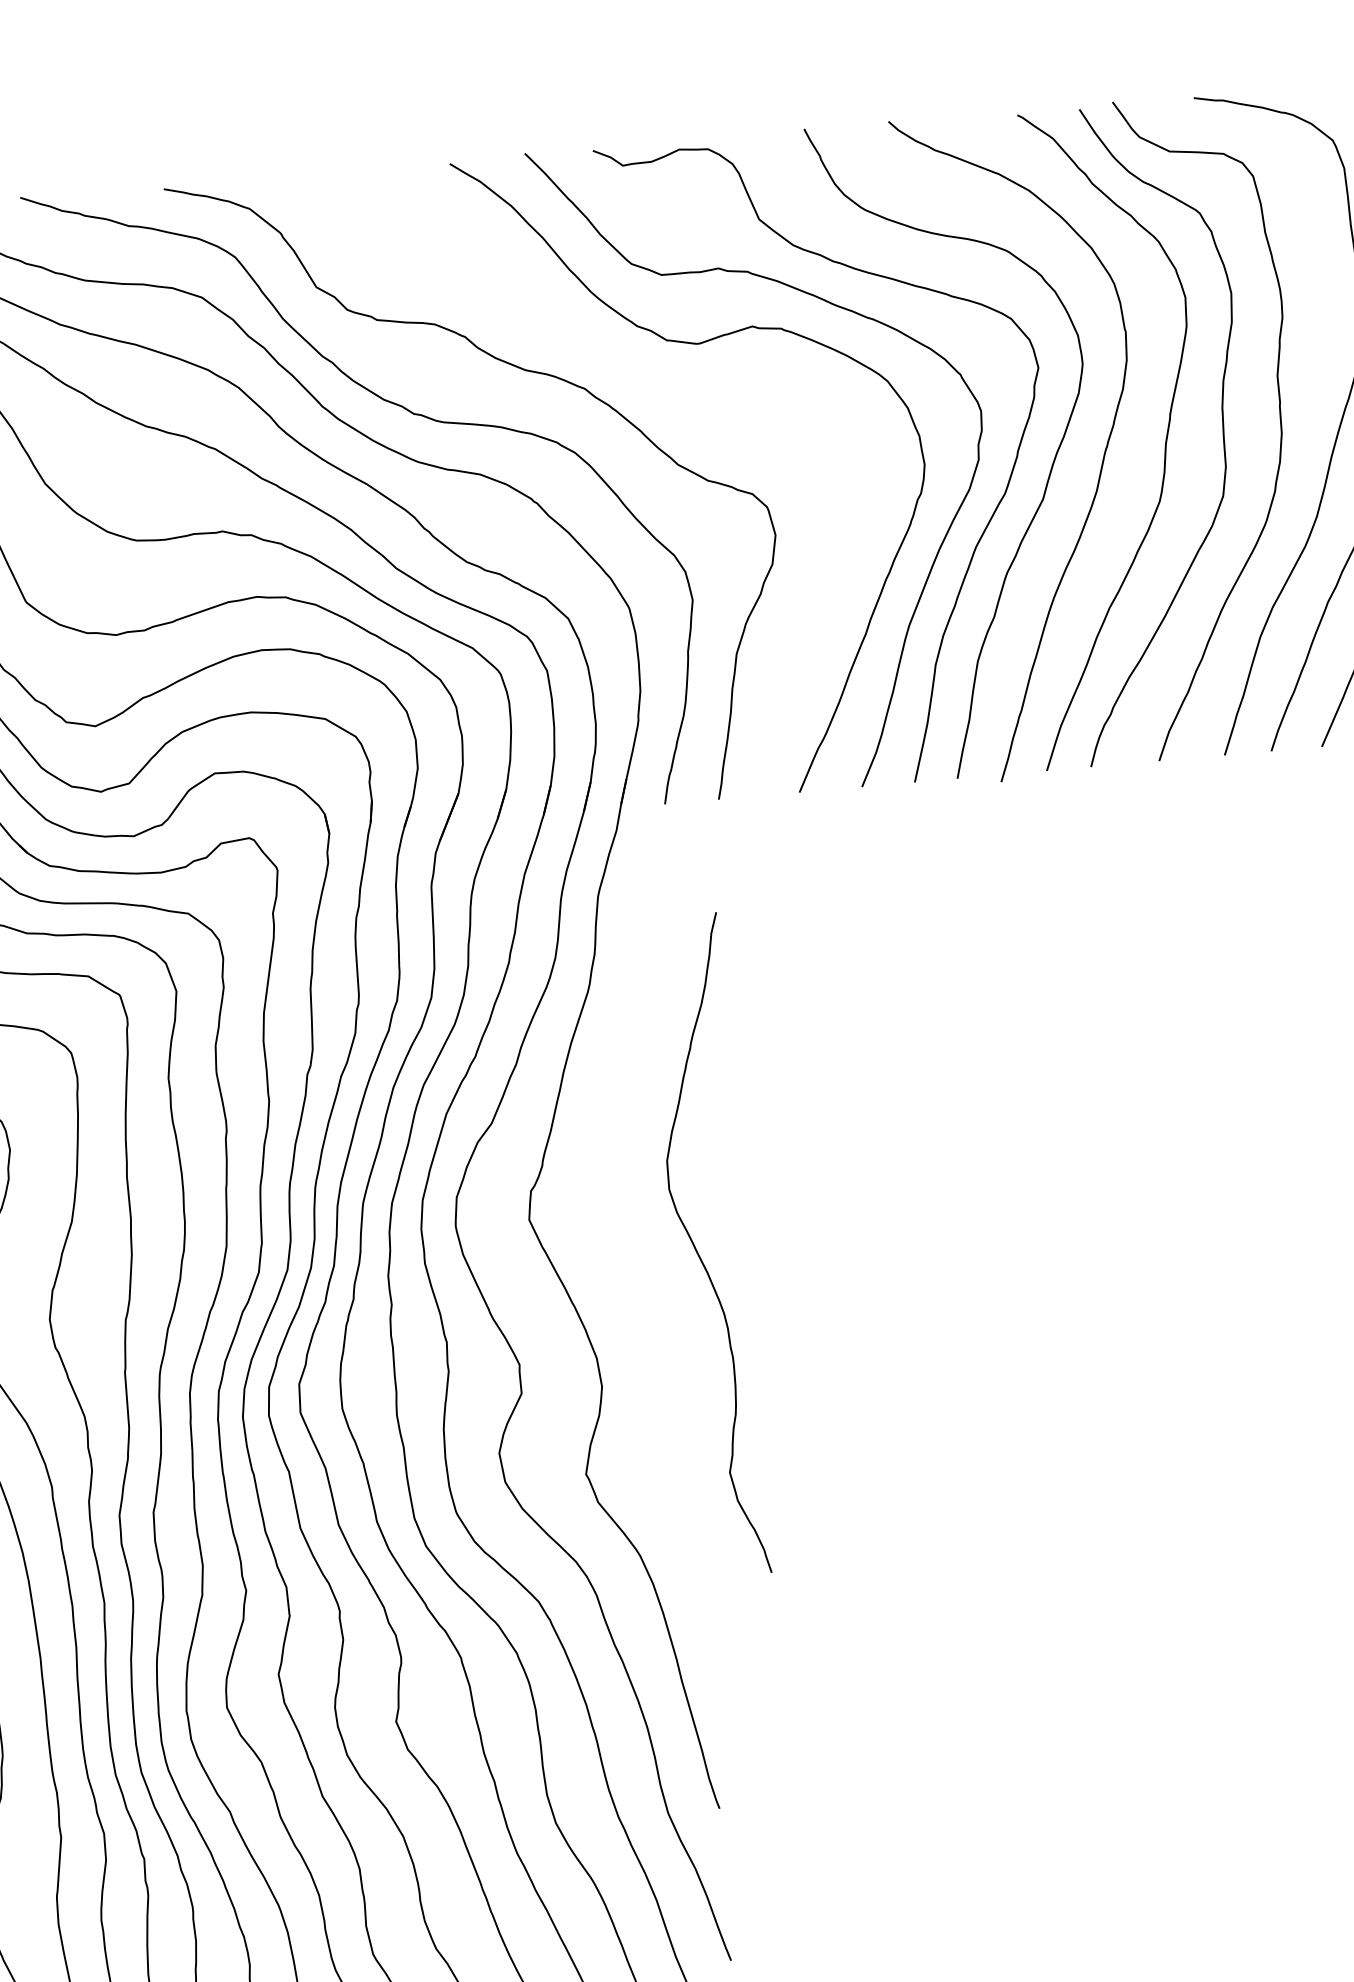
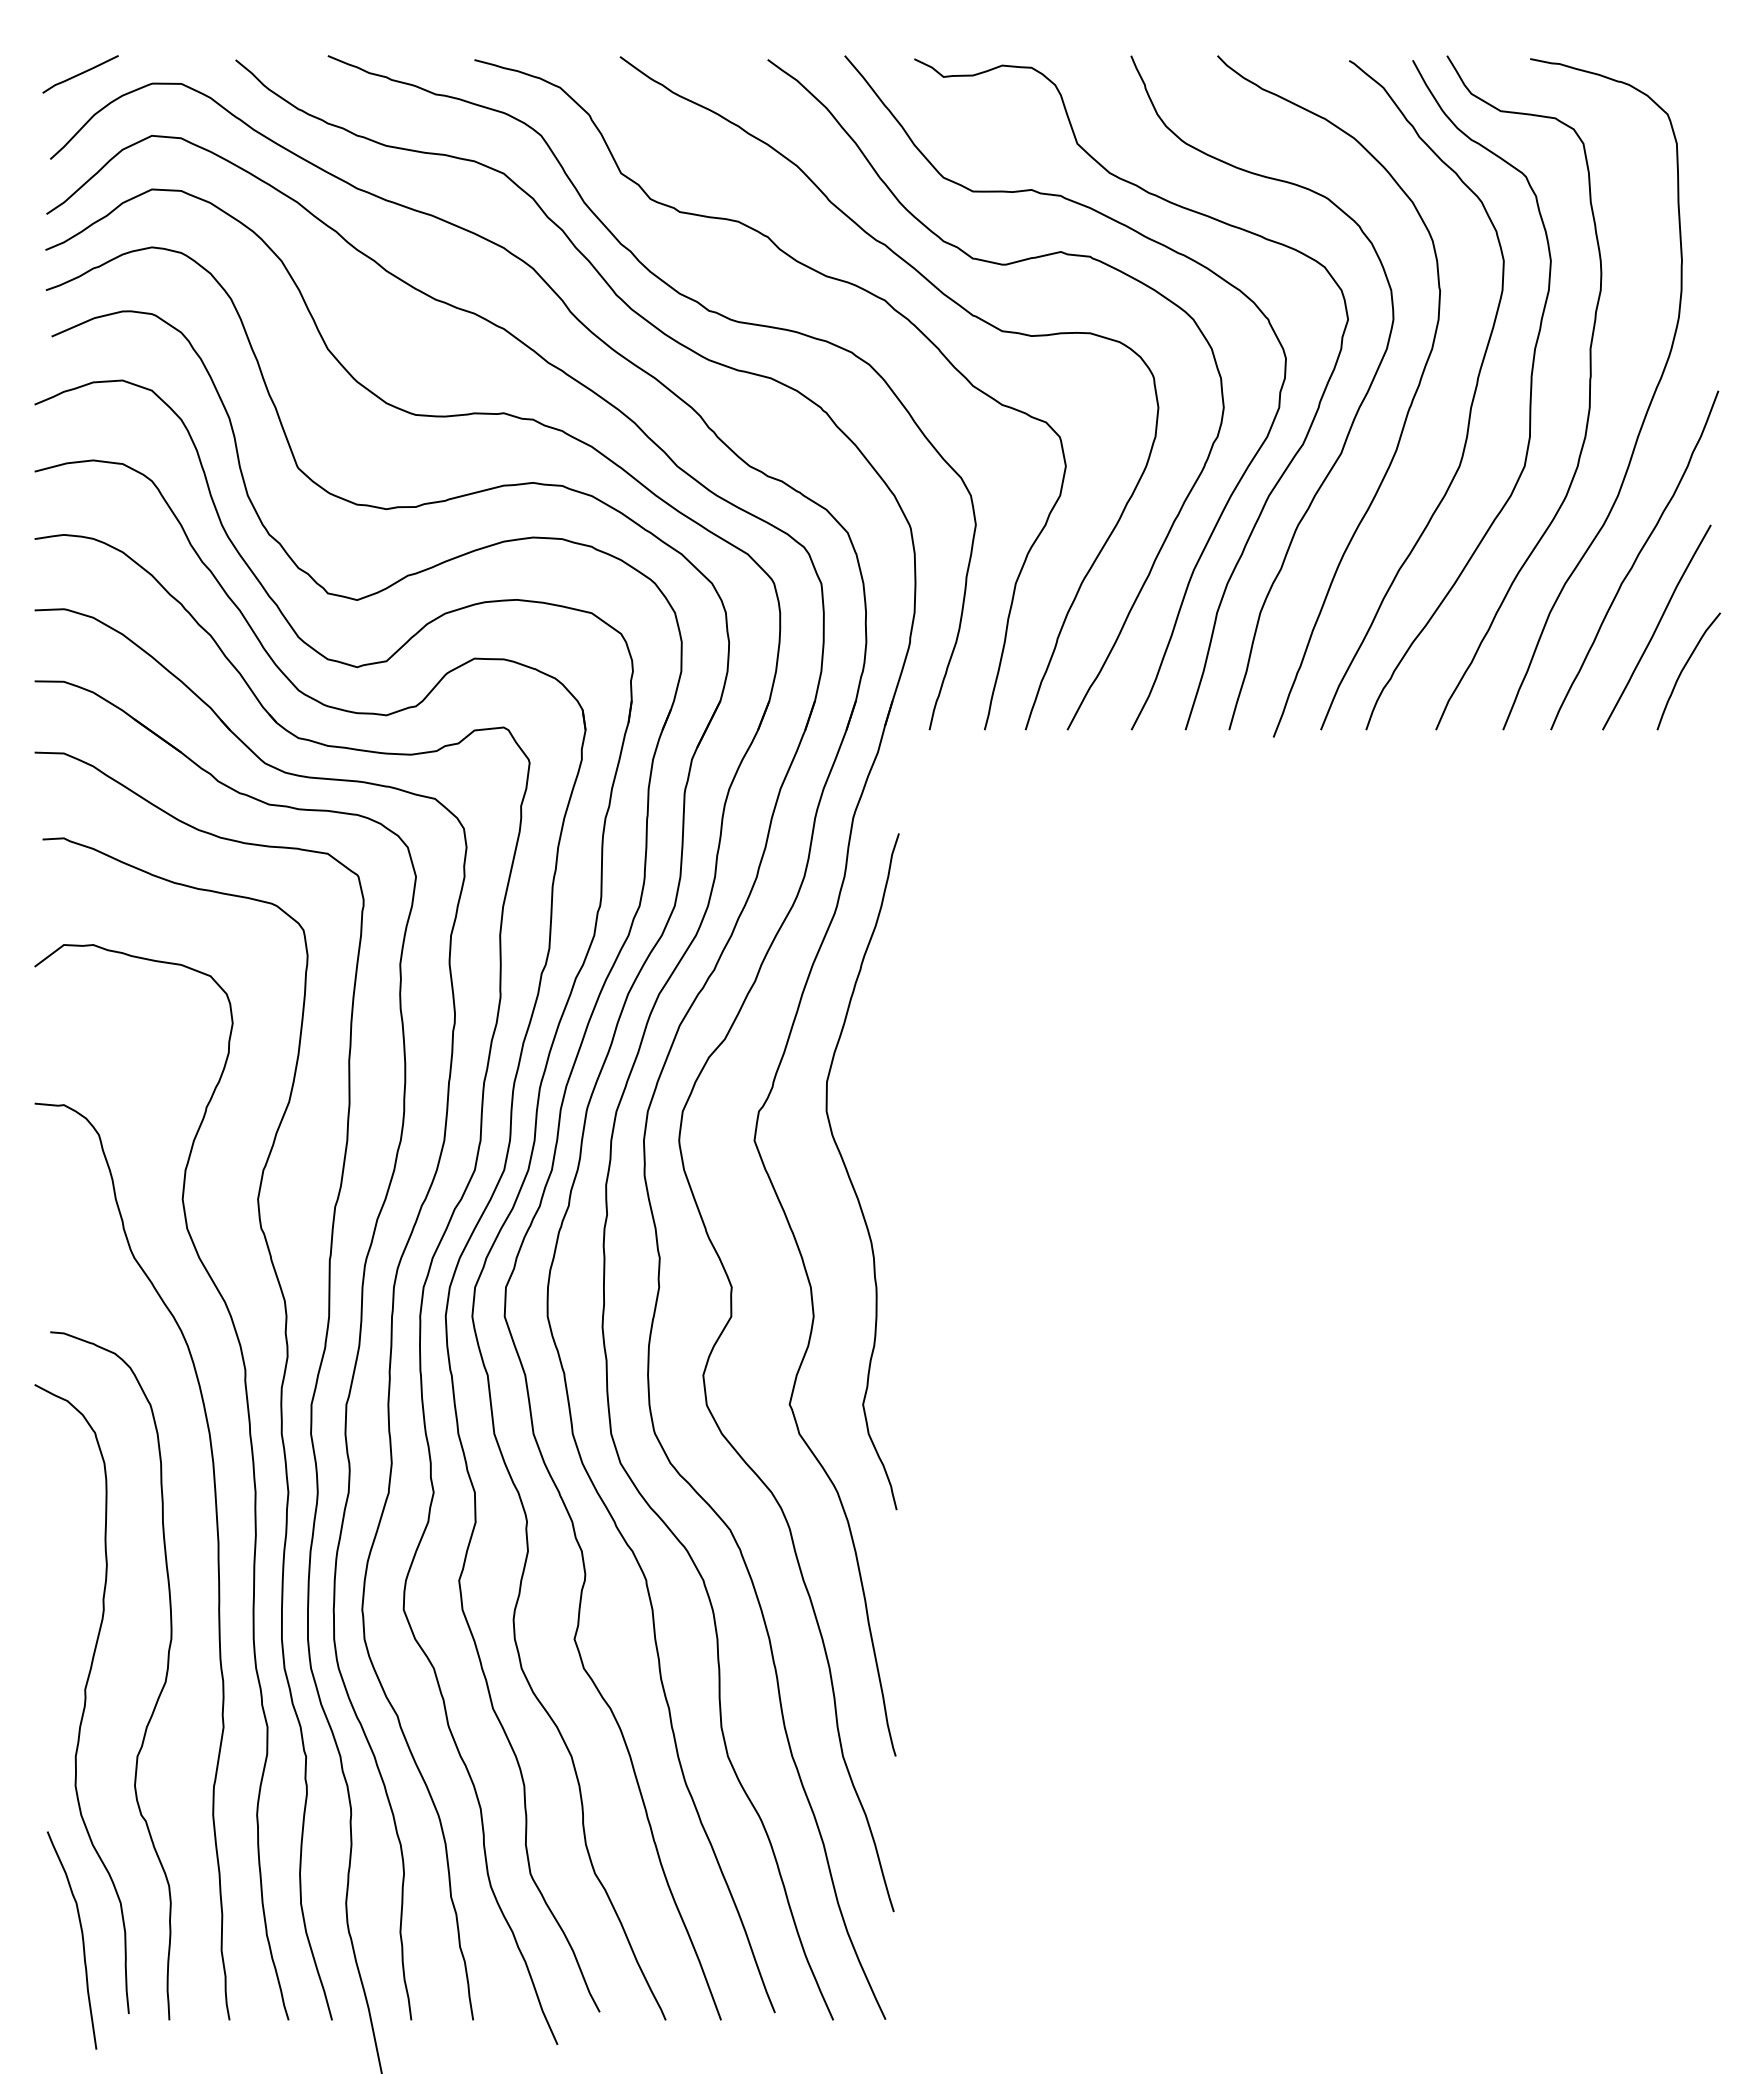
curve: (656, 387) -> (957, 305), added
curve: (697, 1249) -> (849, 1174), moved

